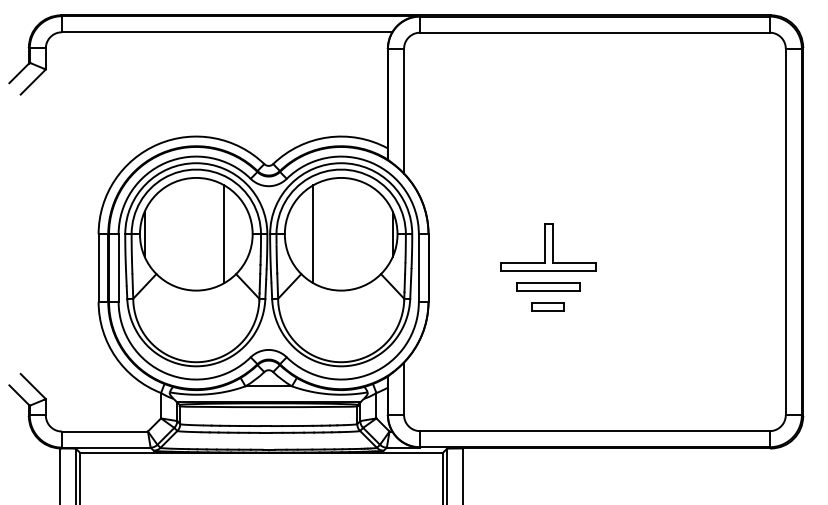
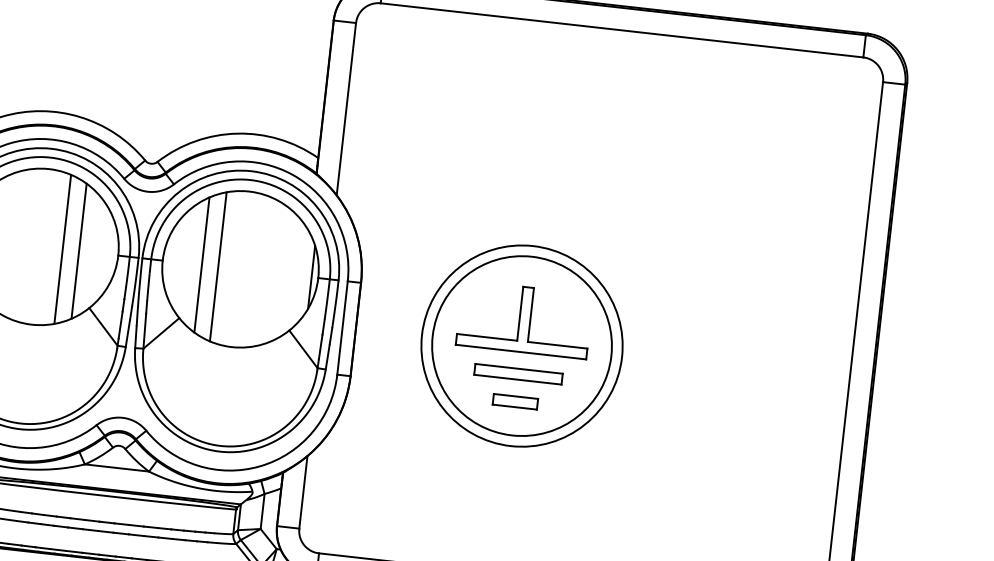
line: (212, 234) -> (62, 249), added
line: (325, 234) -> (218, 267), added
part: (548, 266) -> (521, 345), added

